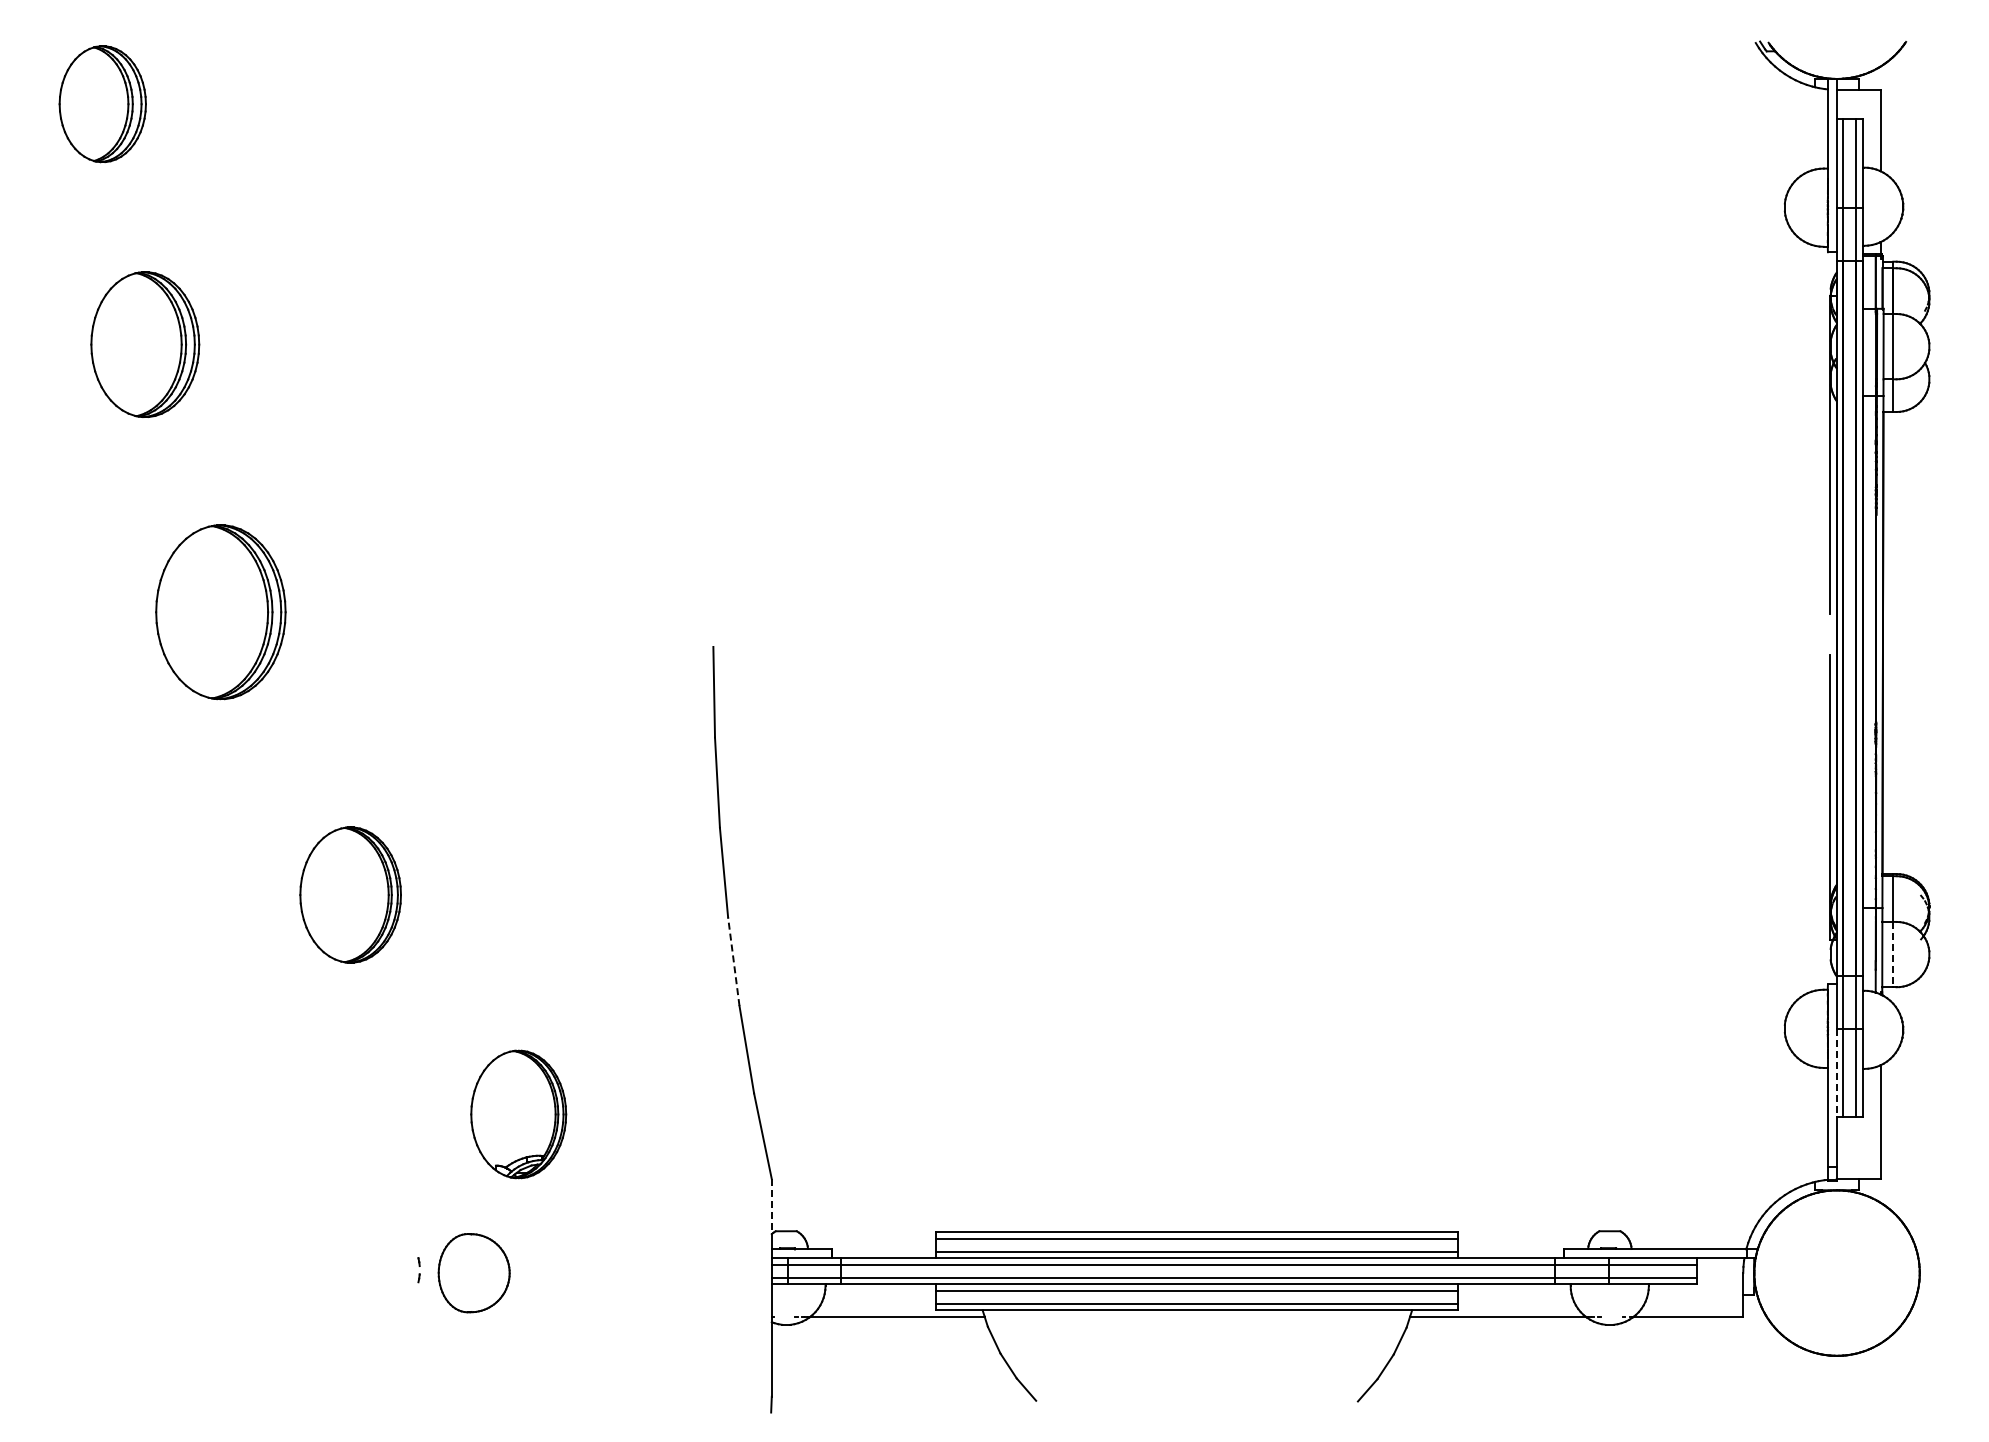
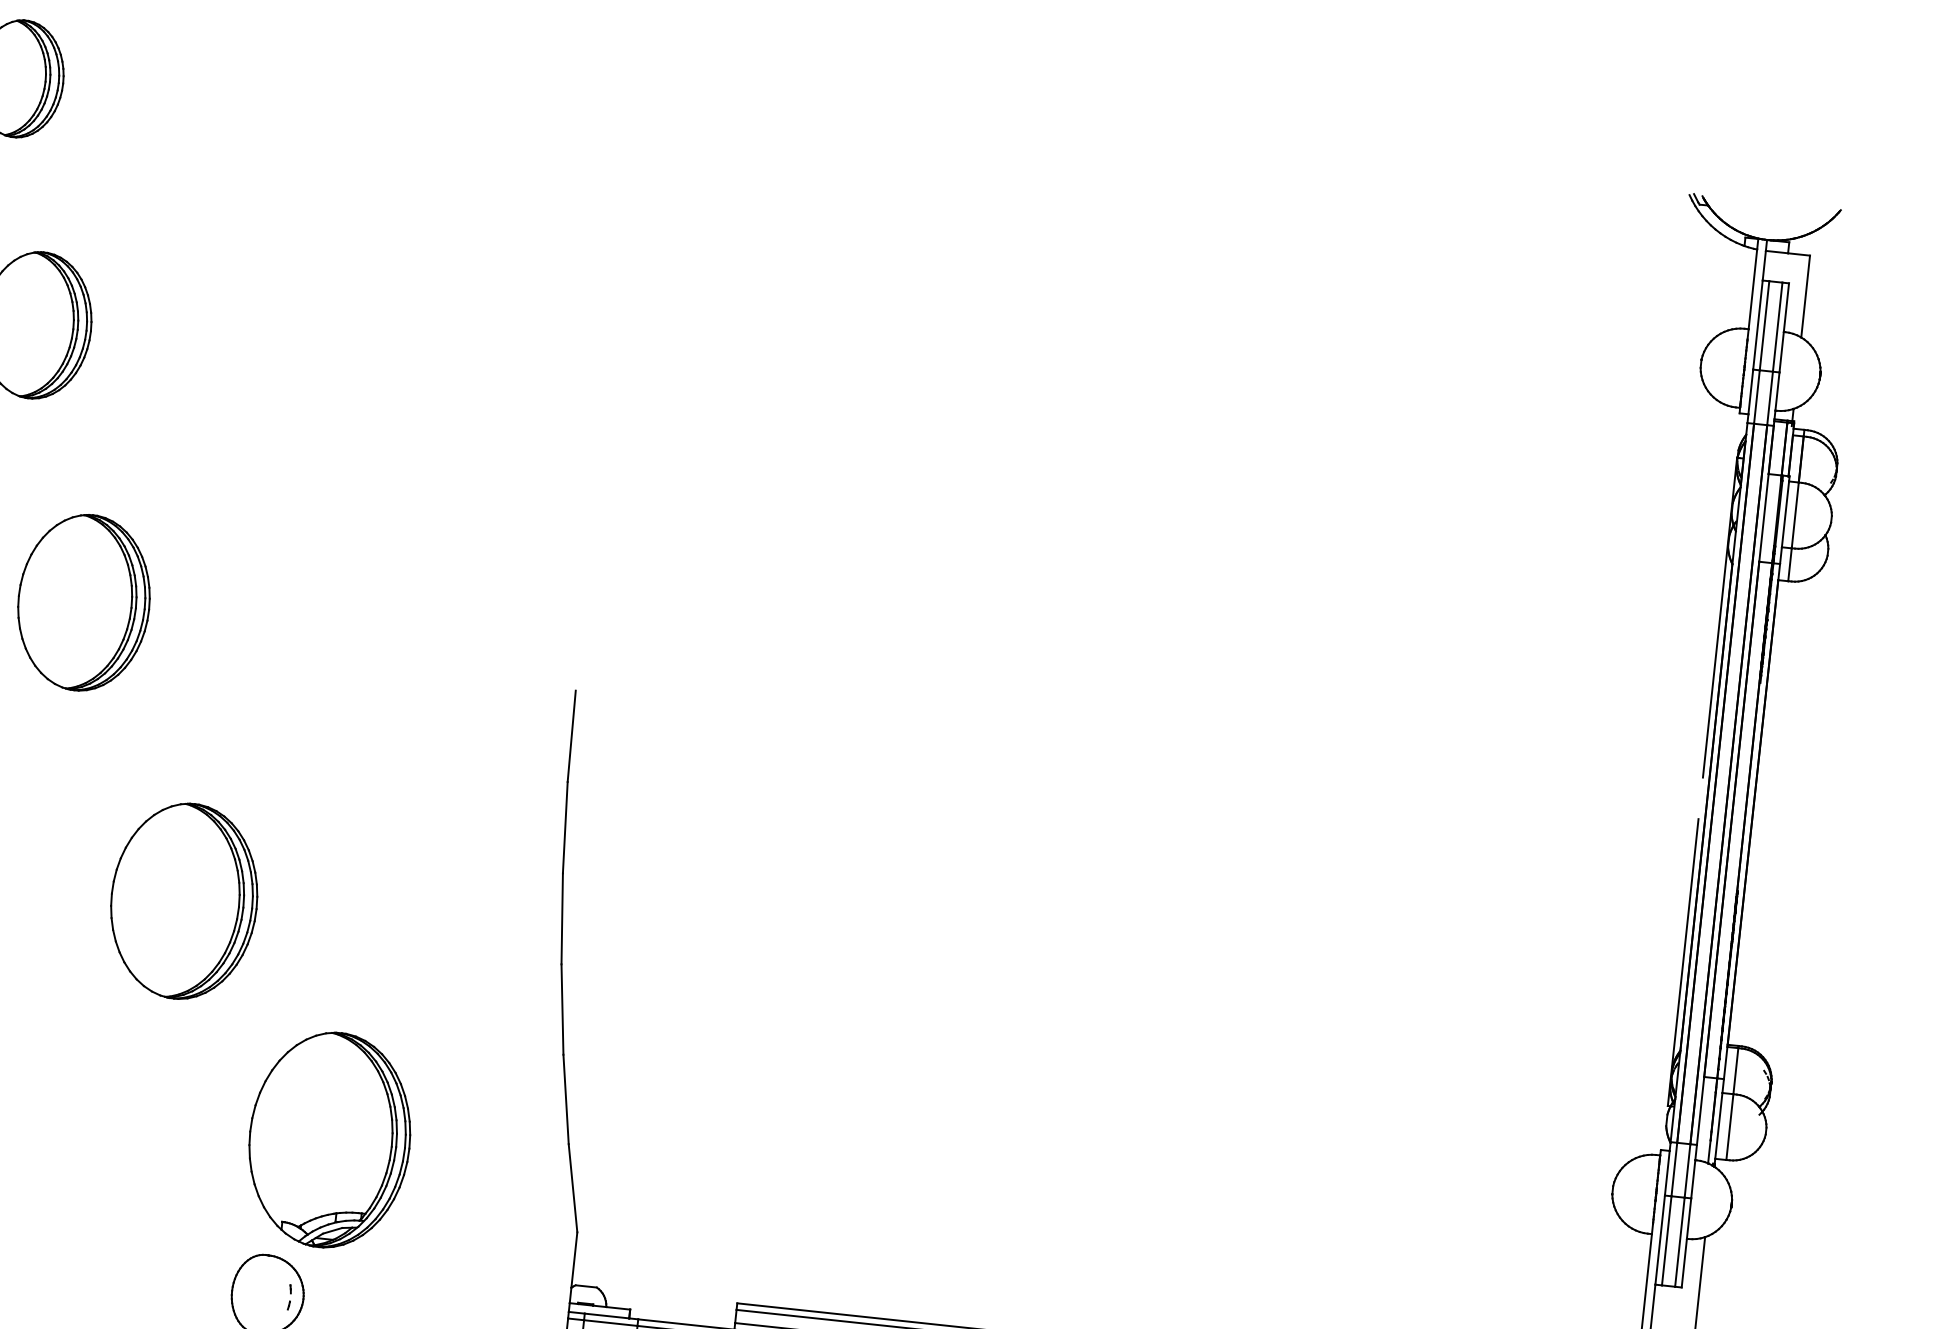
part: (350, 894) -> (184, 900), size x1.43
line: (1893, 954) -> (1730, 1127), dashed -> solid
line: (733, 961) -> (562, 1009), dashed -> solid
line: (1836, 1073) -> (1659, 1240), dashed -> solid
part: (518, 1114) -> (329, 1140), size x1.67
line: (771, 1206) -> (574, 1259), dashed -> solid
part: (418, 1270) -> (289, 1297), moved

